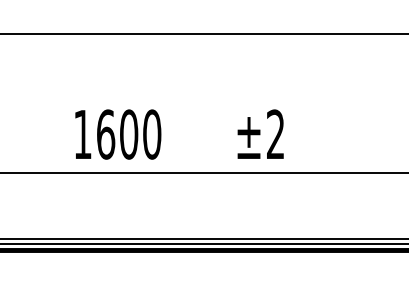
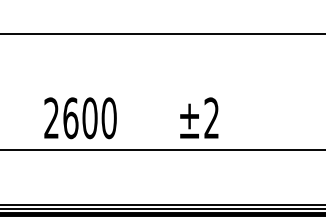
text: (82, 133) -> (51, 117), 1600 -> 2600

